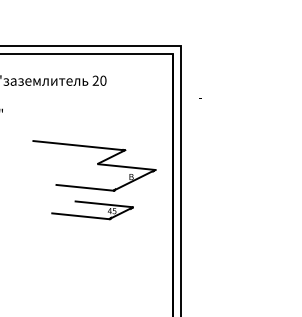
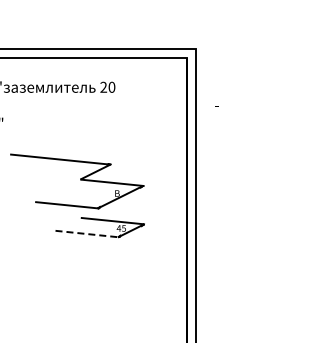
part: (94, 165) -> (77, 181), moved
line: (81, 216) -> (88, 234), solid -> dashed

